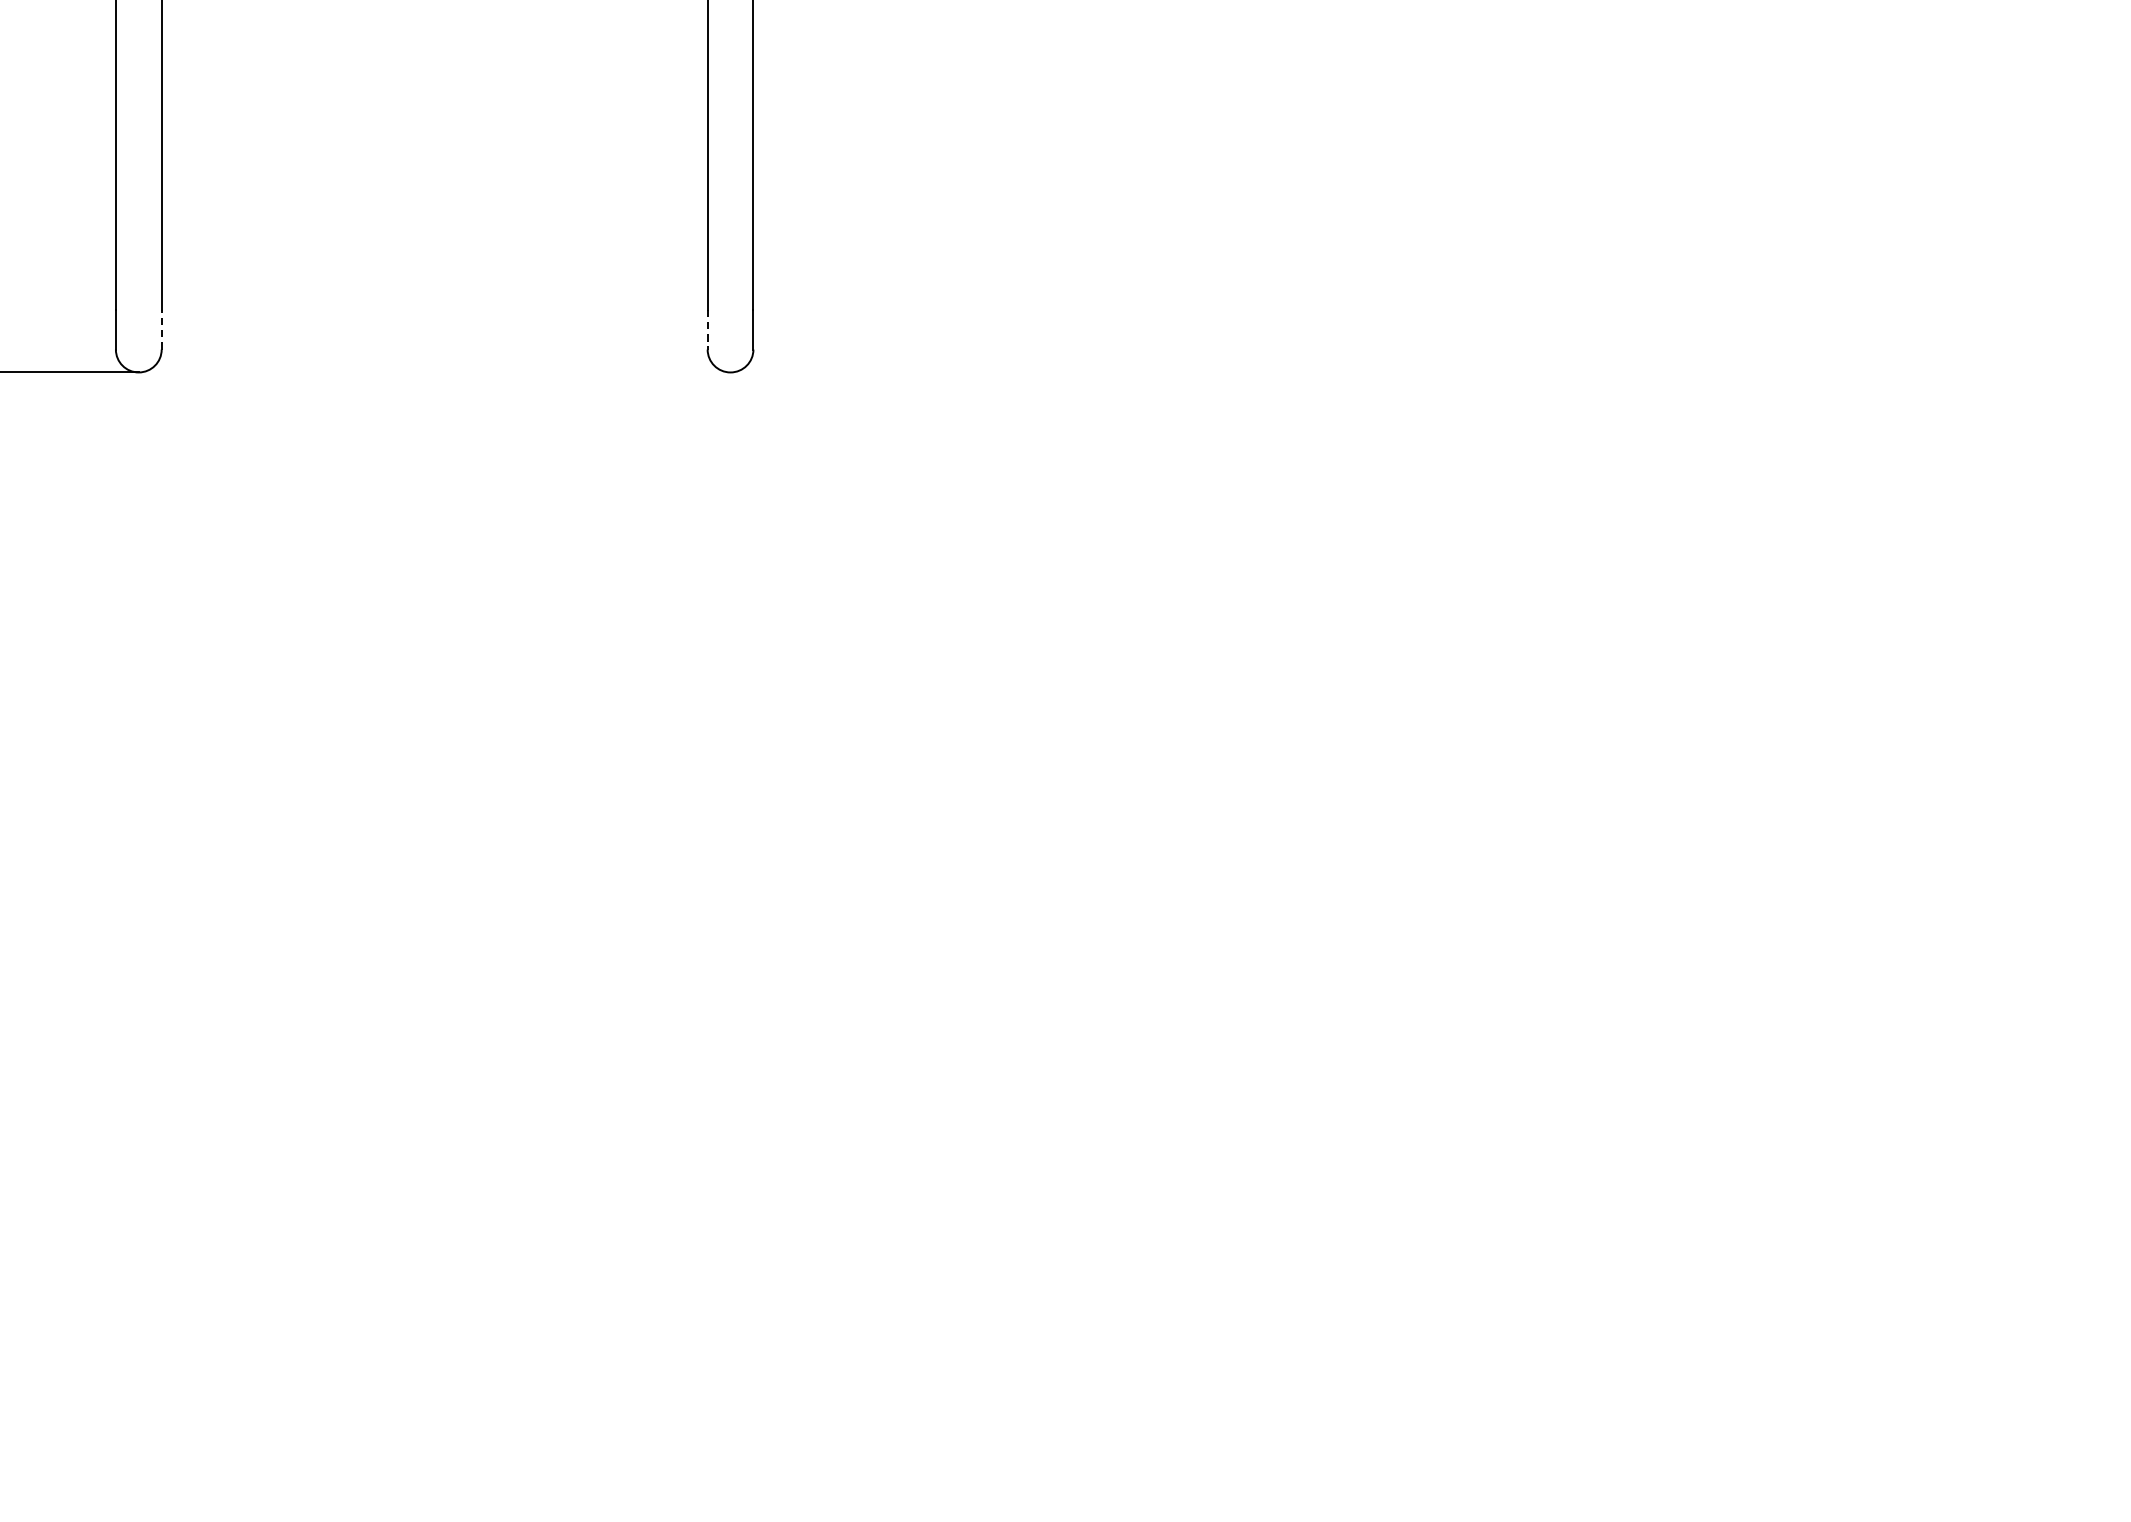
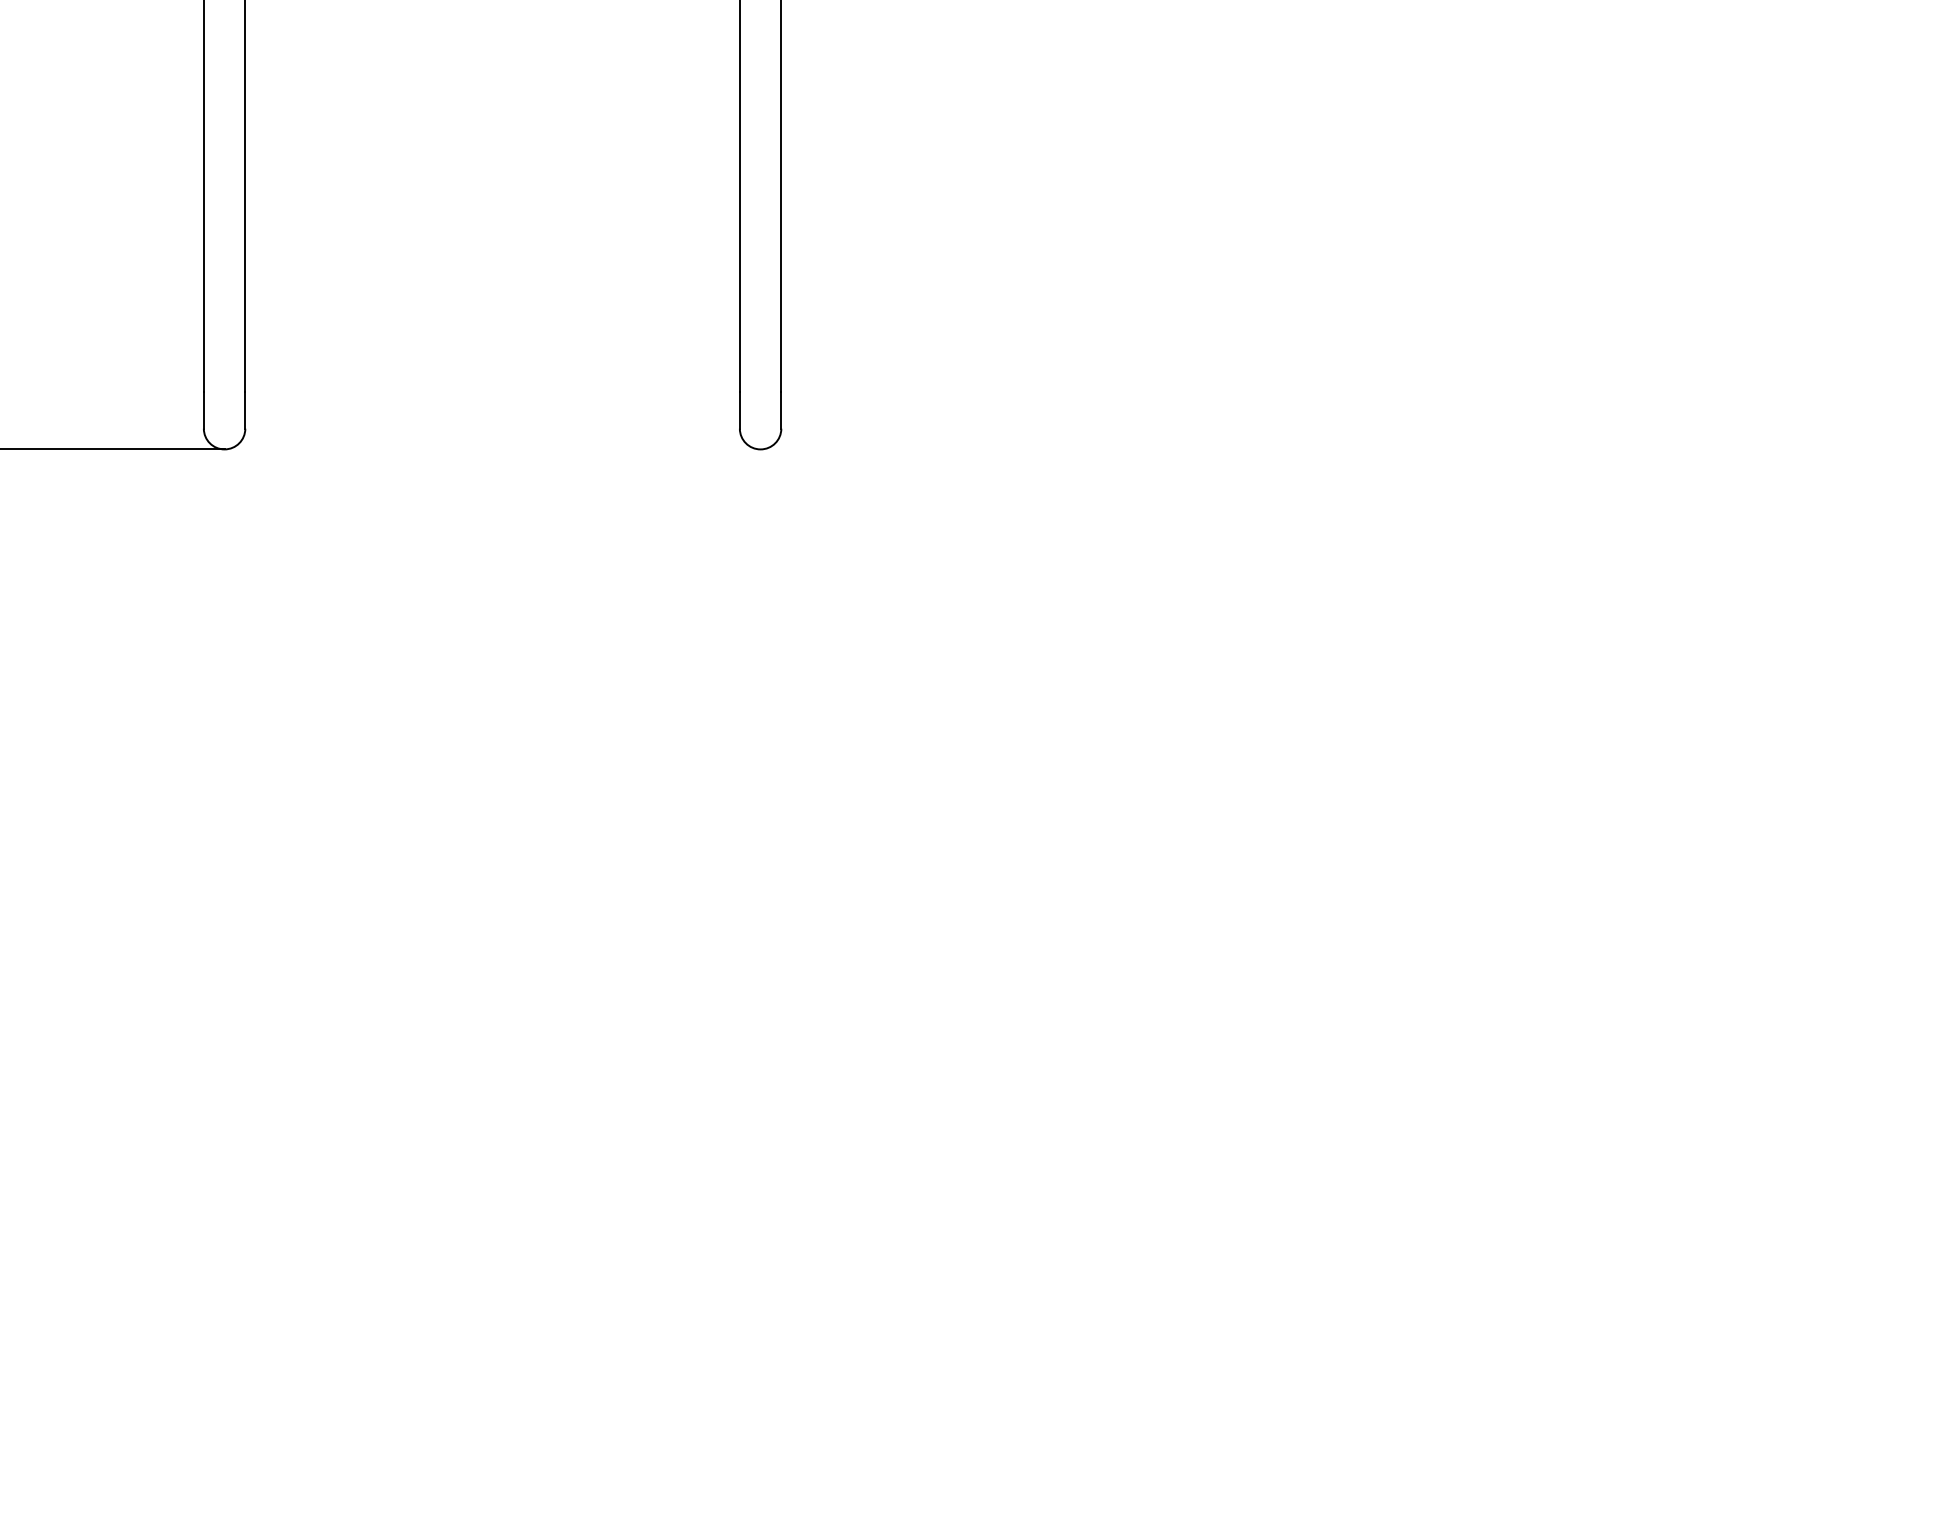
line: (161, 329) -> (245, 410), dashed -> solid
line: (707, 330) -> (739, 411), dashed -> solid

